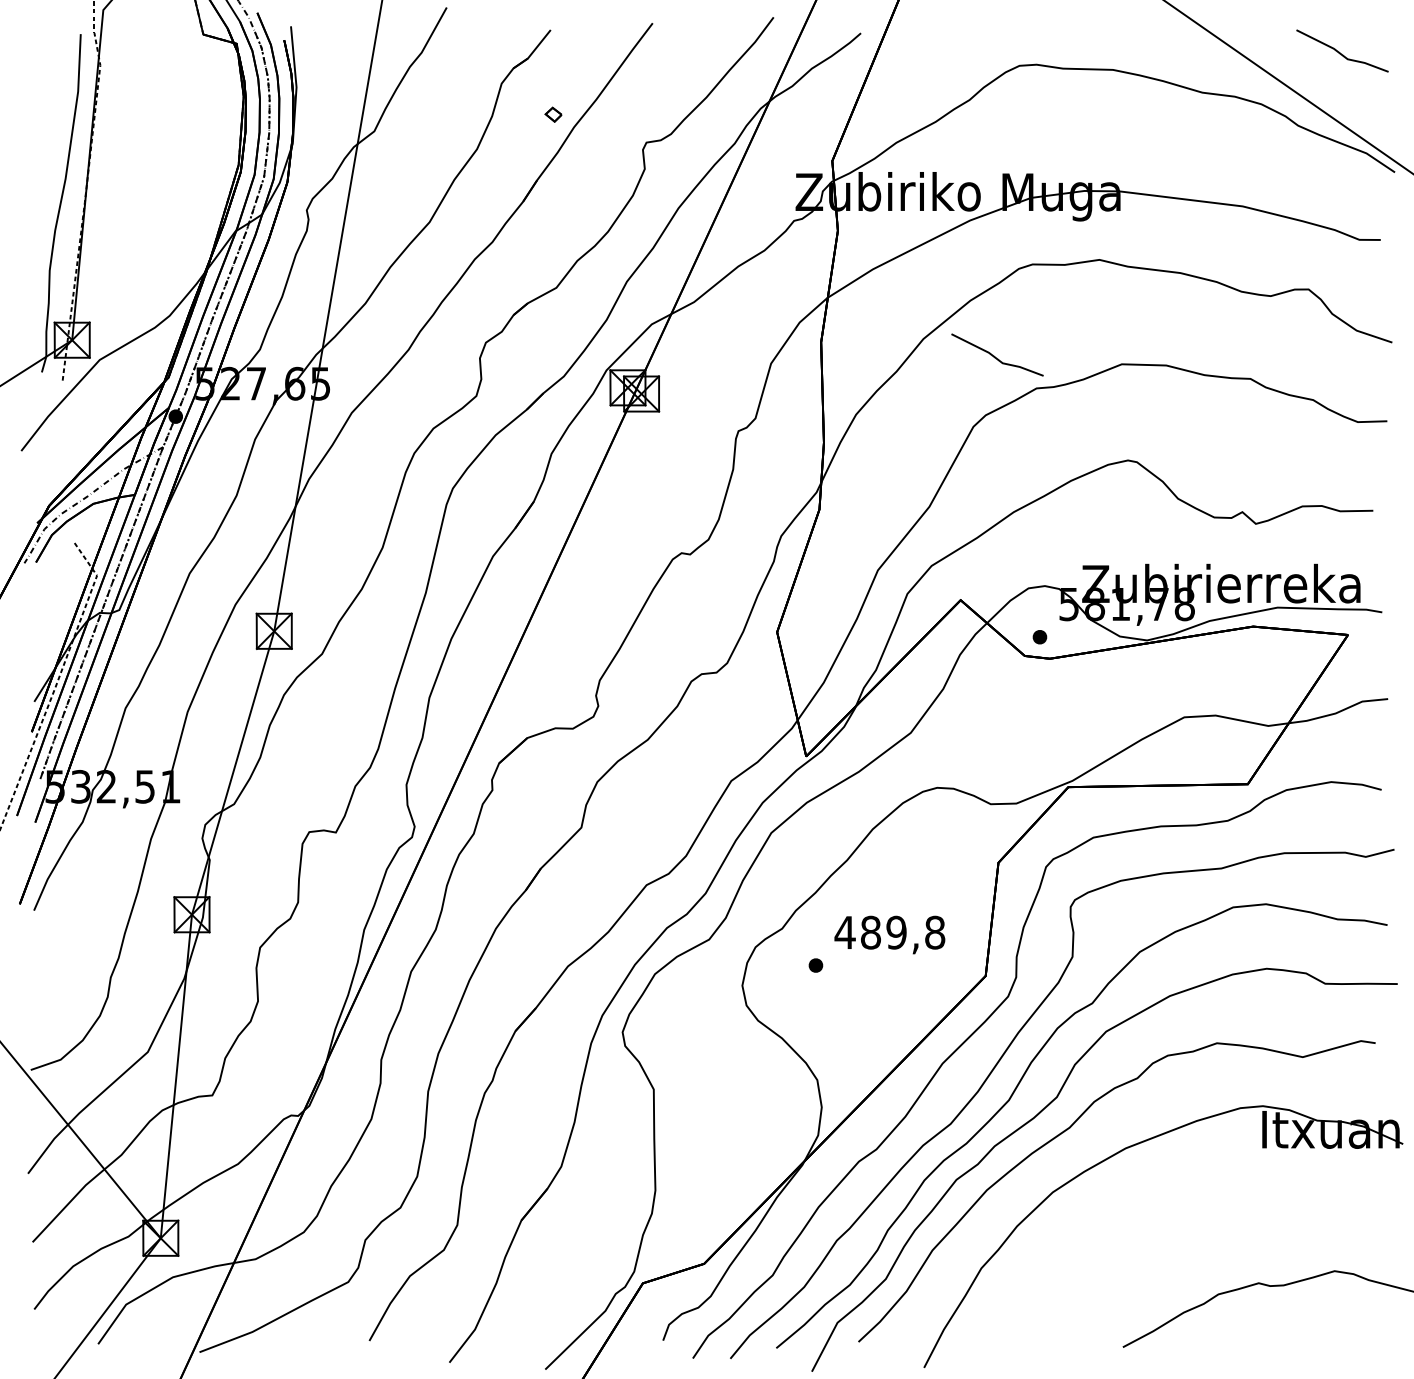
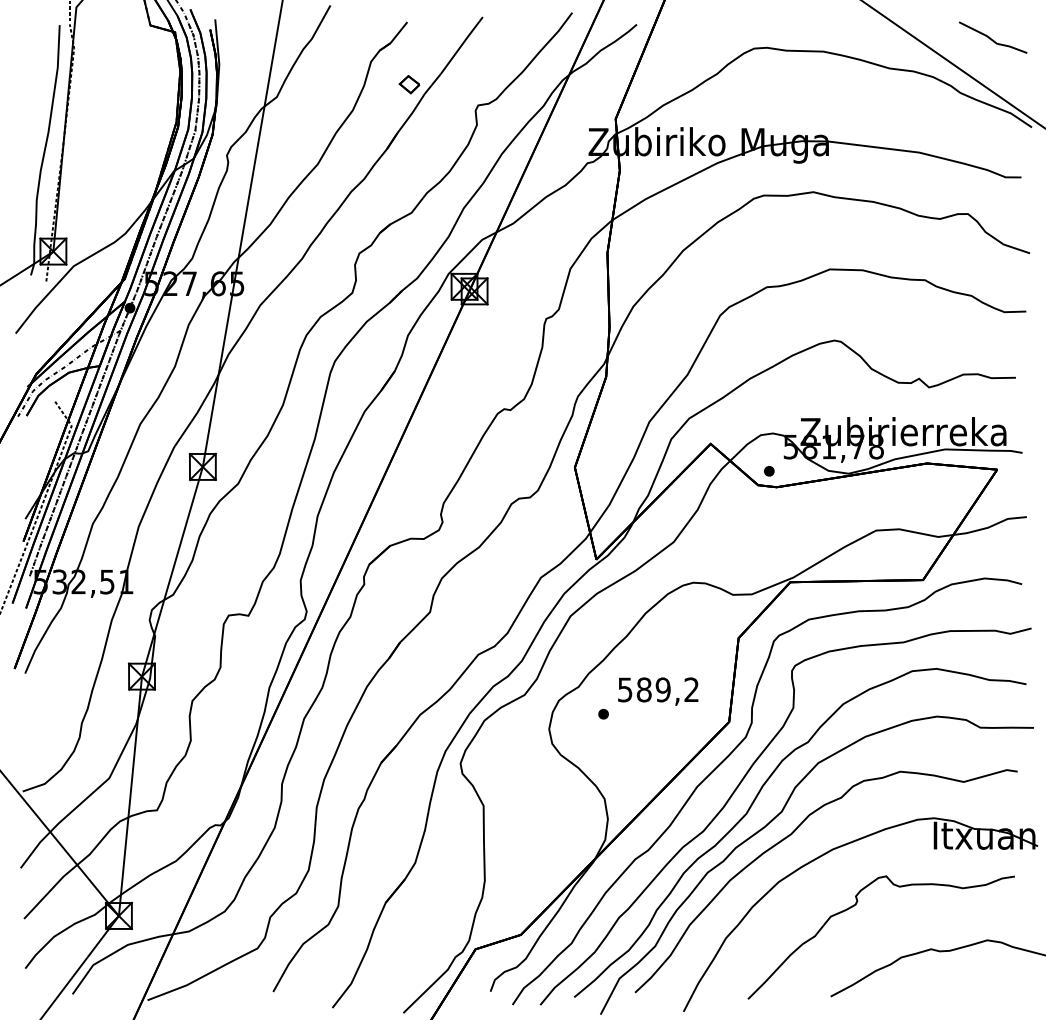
part: (553, 114) -> (409, 84), size x1.67
line: (995, 356) -> (736, 263), removed
text: (889, 932) -> (658, 689), 489,8 -> 589,2
curve: (1156, 1224) -> (855, 905), added

